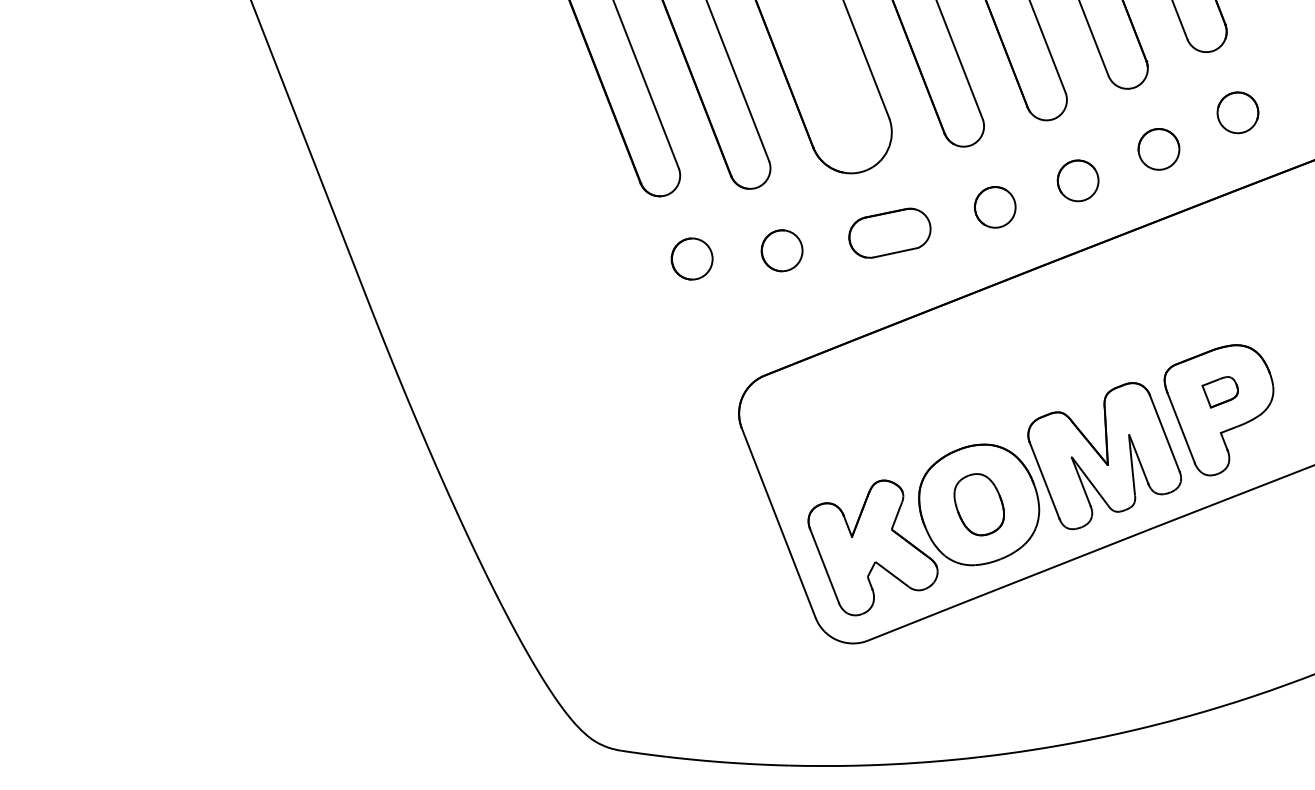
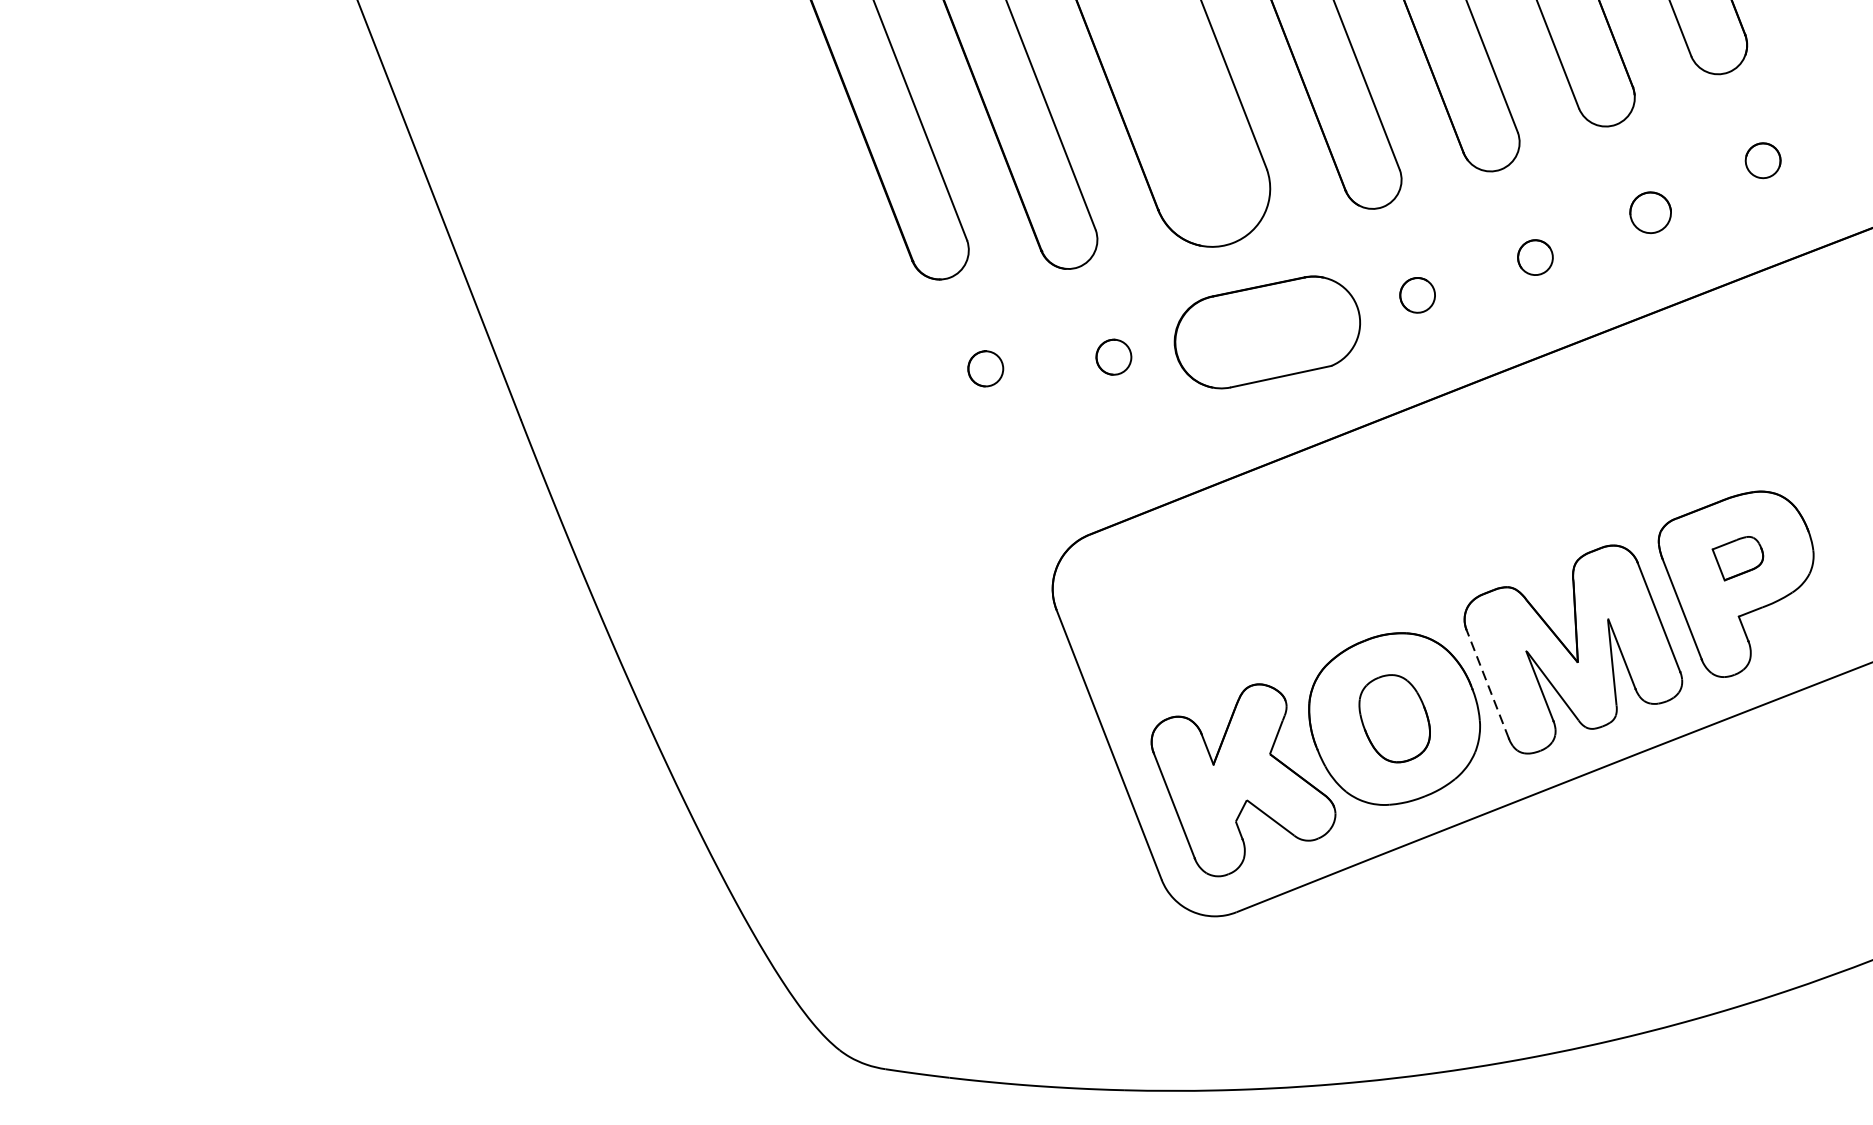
part: (1237, 112) -> (1762, 160), size x0.6
part: (1158, 149) -> (1649, 212), size x0.7
part: (1077, 180) -> (1534, 257), size x0.6
part: (995, 207) -> (1417, 295), size x0.6
part: (889, 232) -> (1266, 331), size x1.6
part: (781, 250) -> (1113, 356), size x0.6
part: (691, 258) -> (984, 368), size x0.6
line: (1044, 480) -> (1487, 684), solid -> dashed

